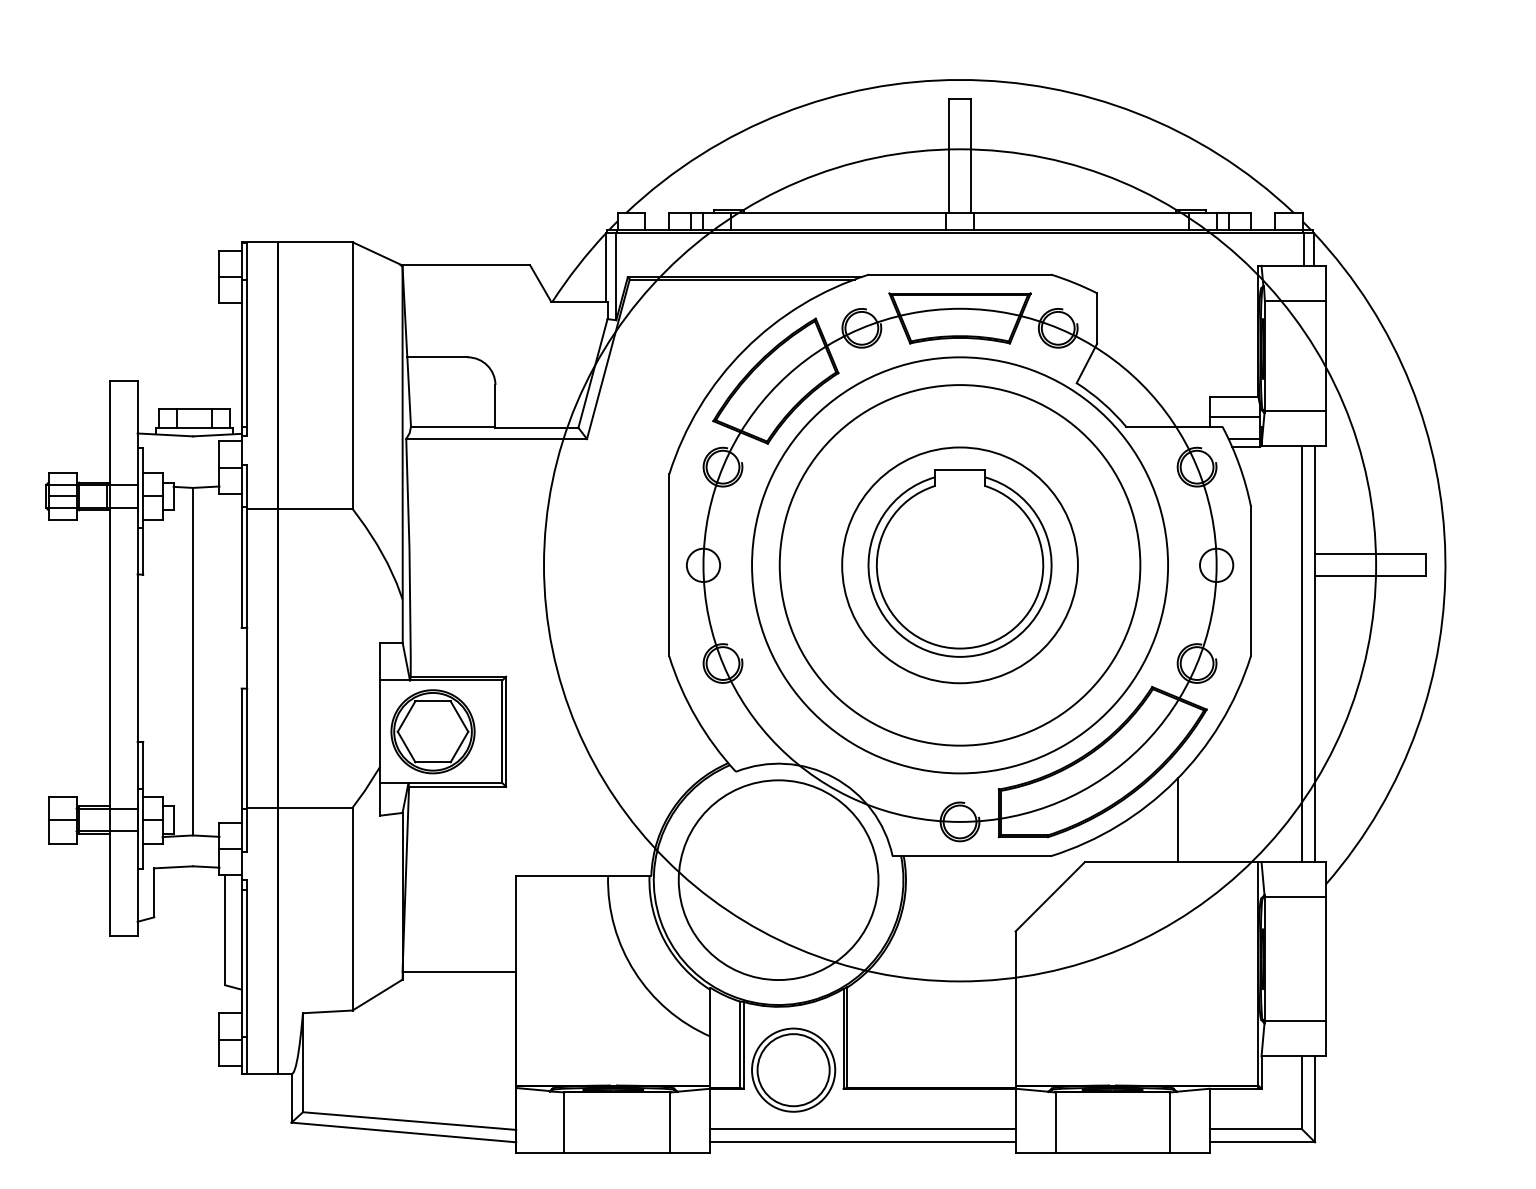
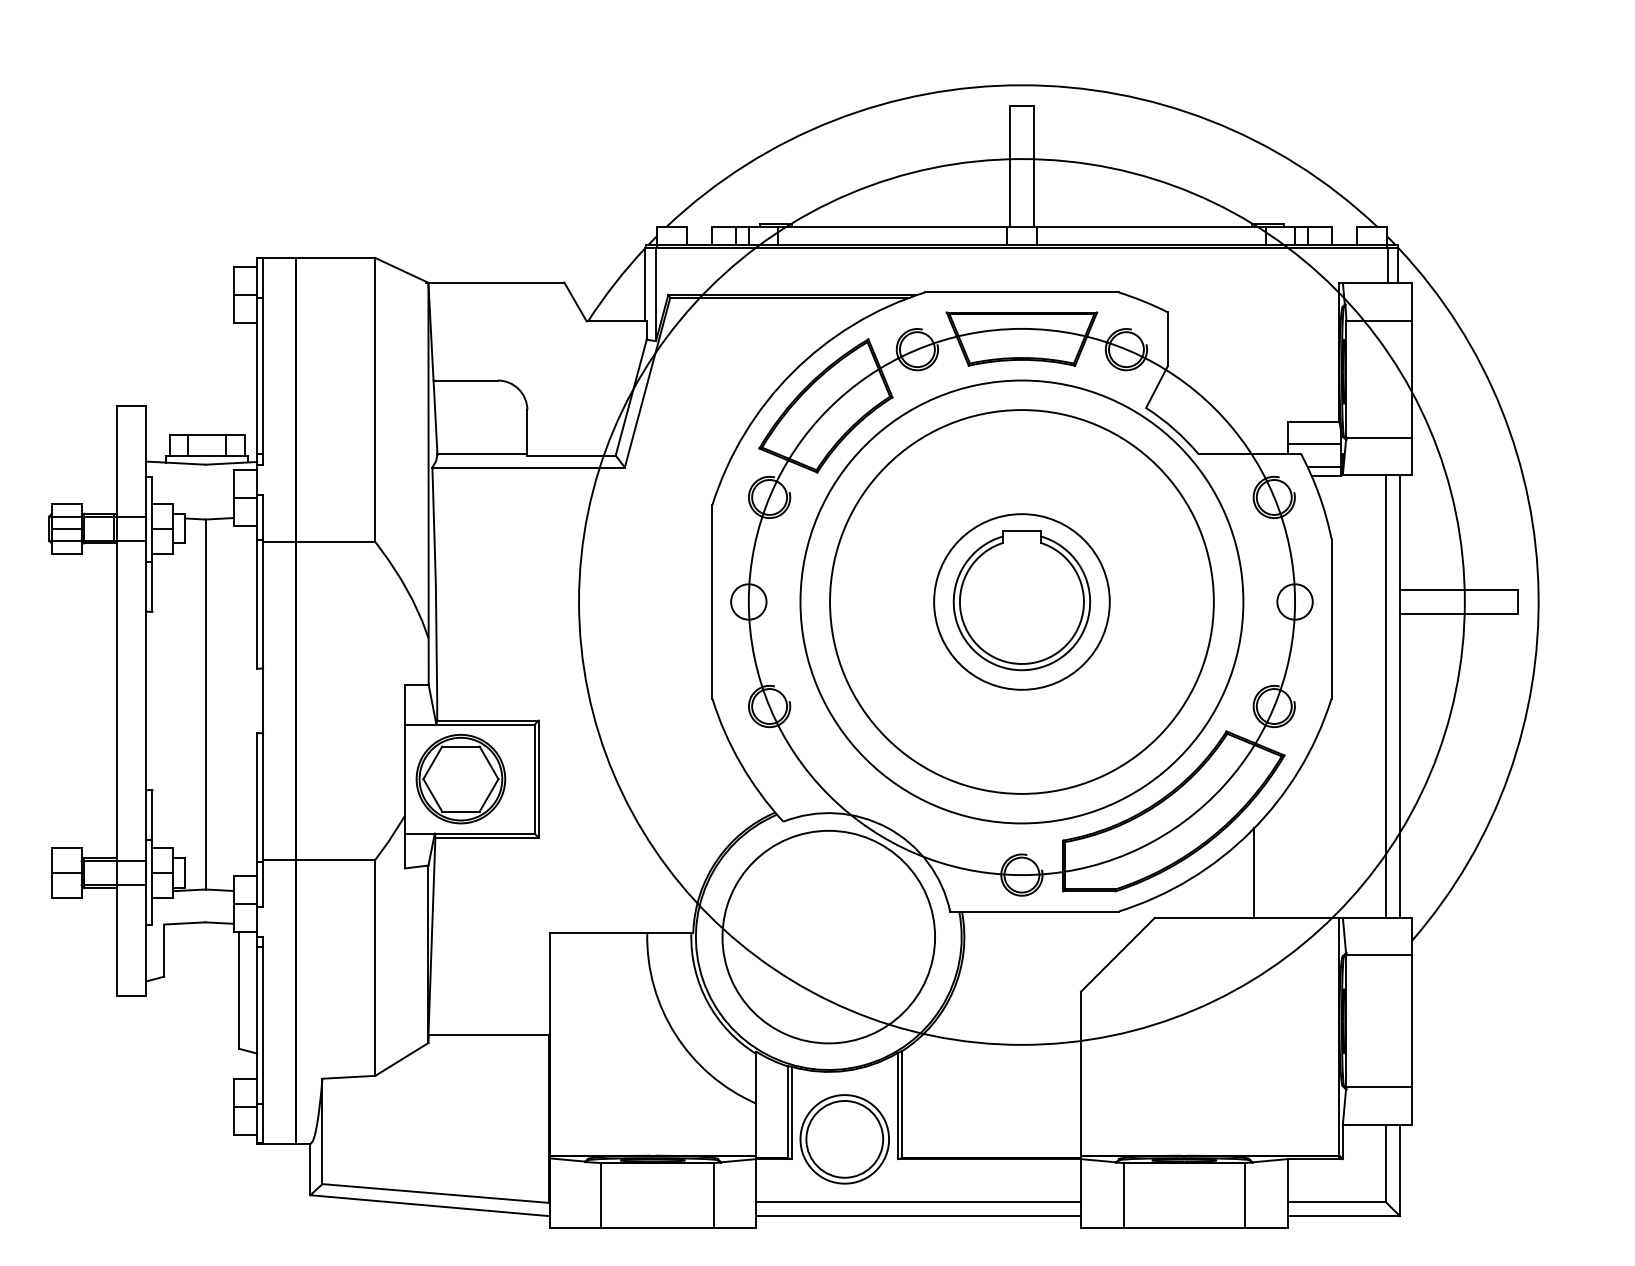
part: (959, 564) -> (1021, 601), size x0.7

